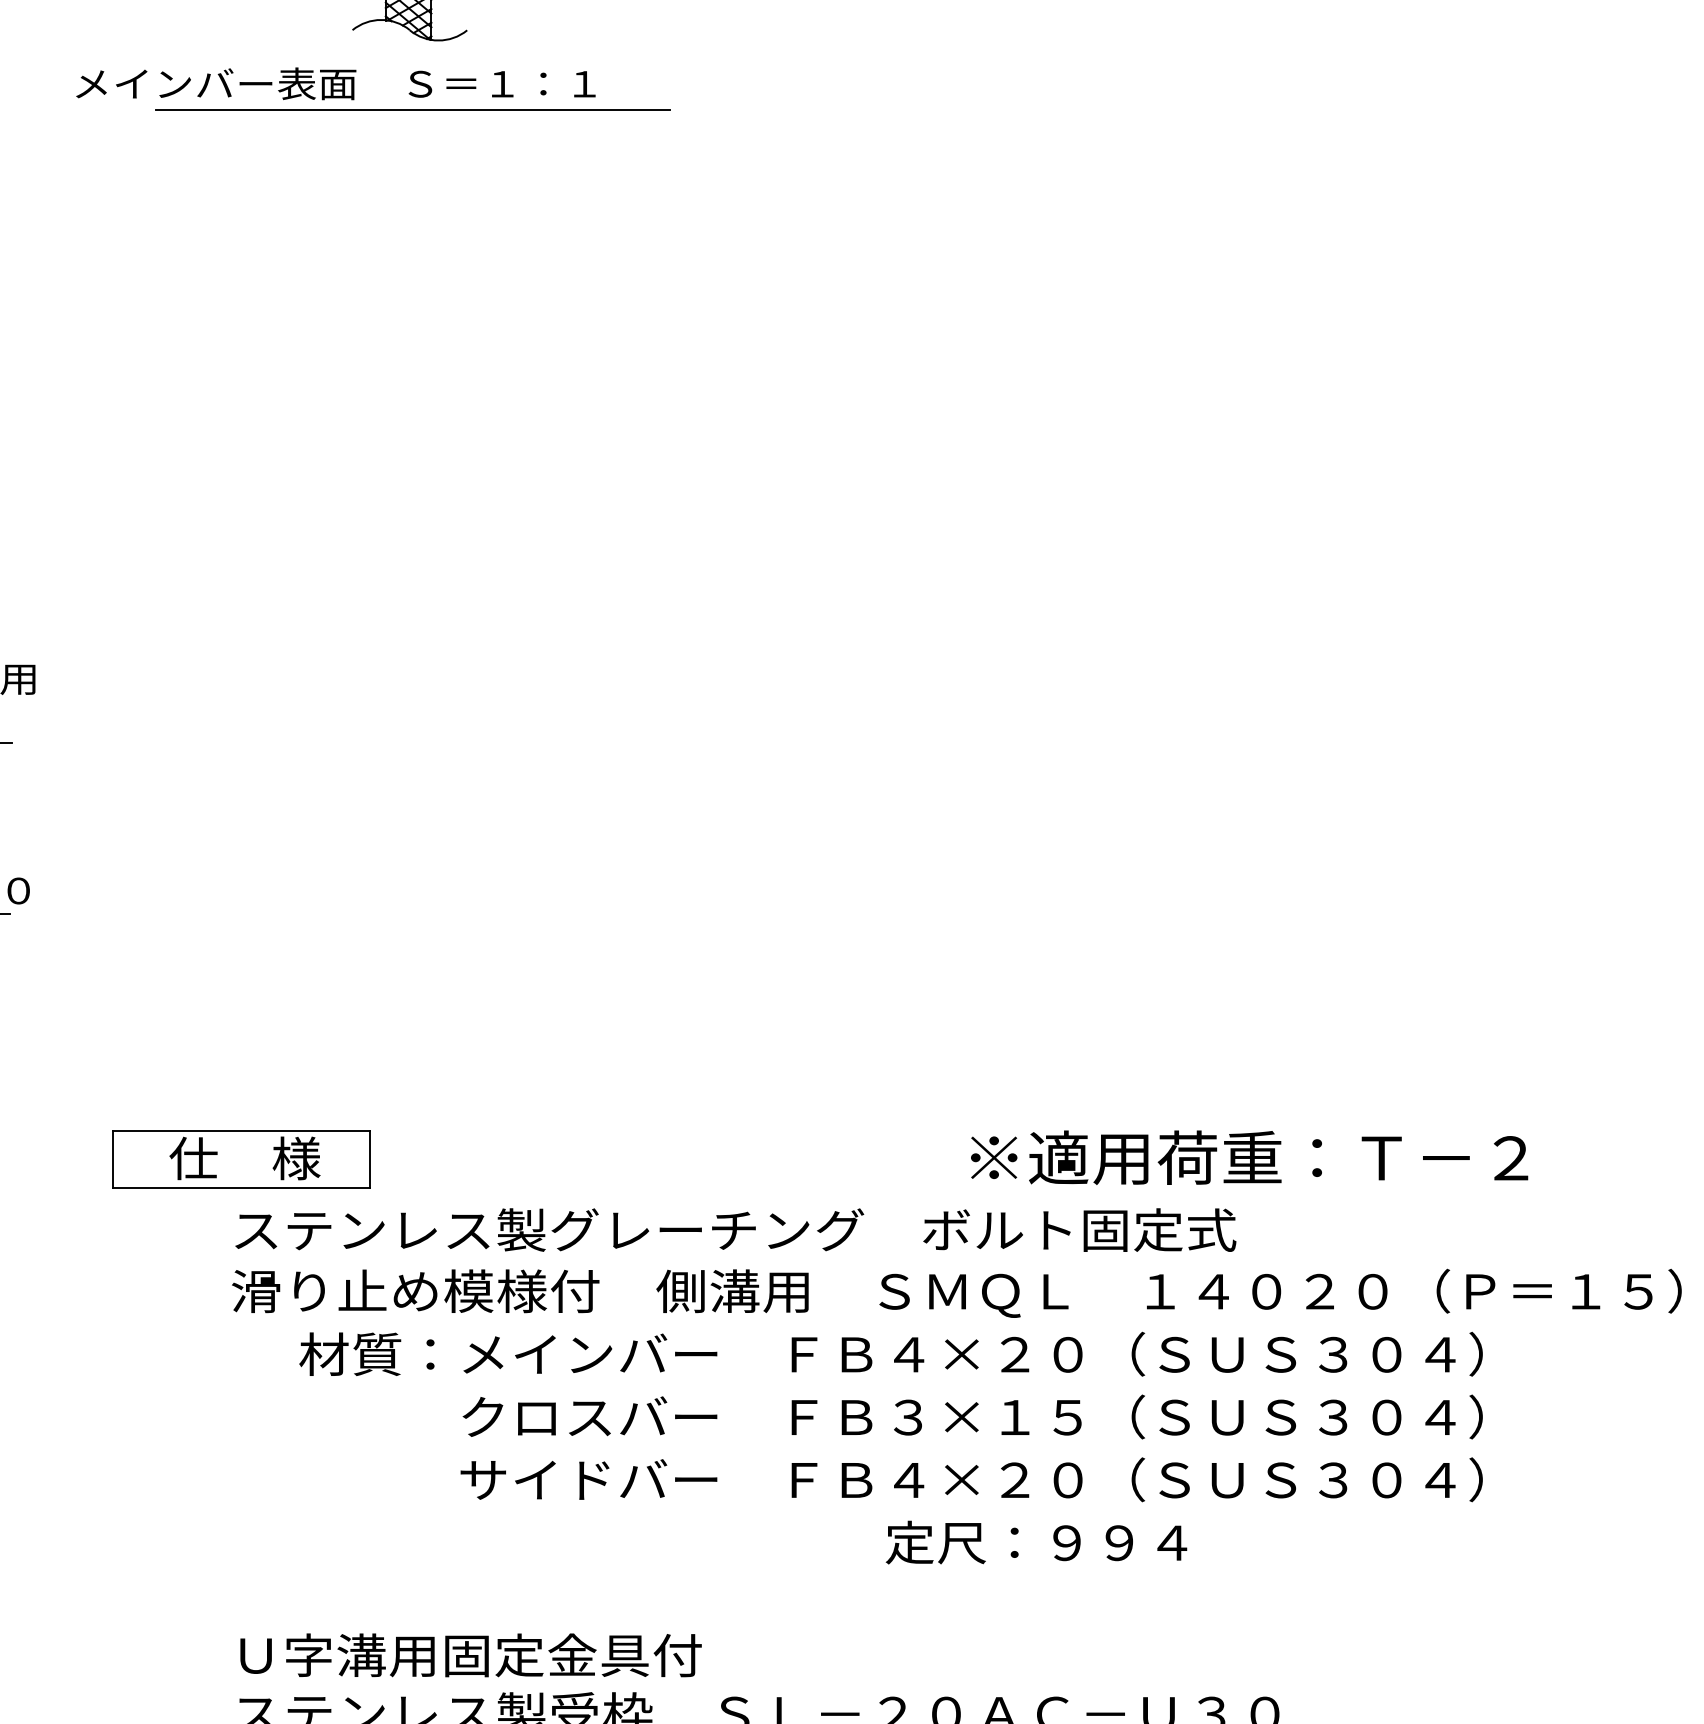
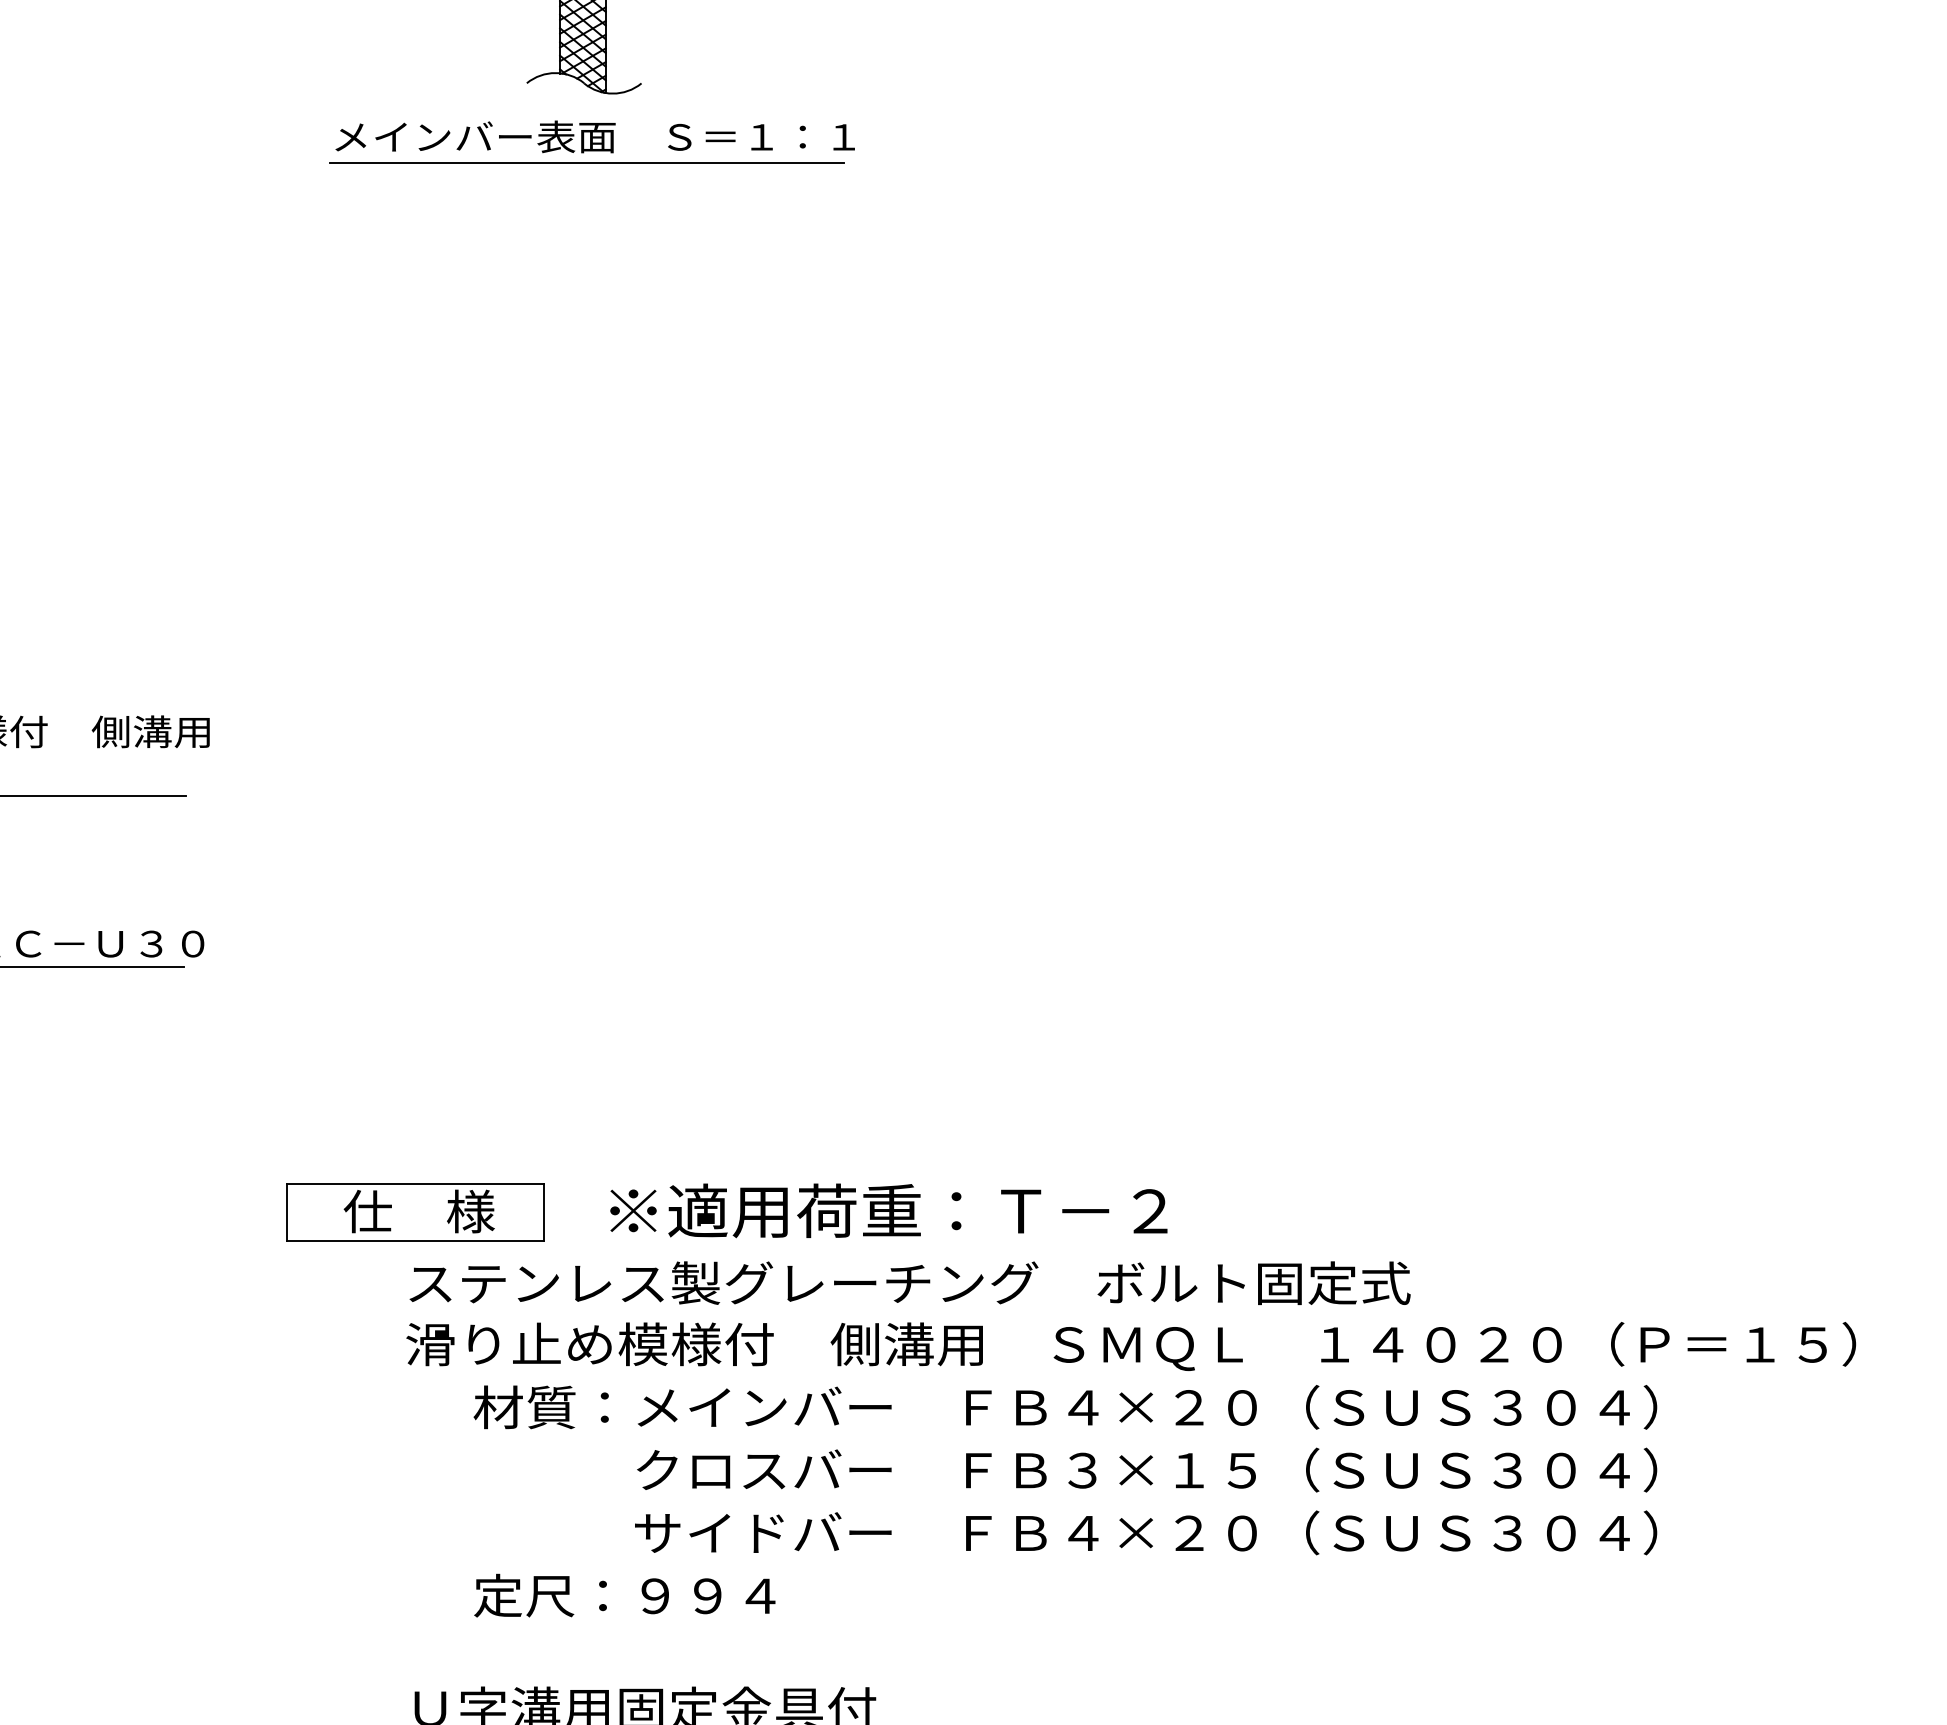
text: (335, 83) -> (594, 136), moved
text: (1249, 1157) -> (888, 1210), moved
text: (1036, 1542) -> (624, 1595), moved

